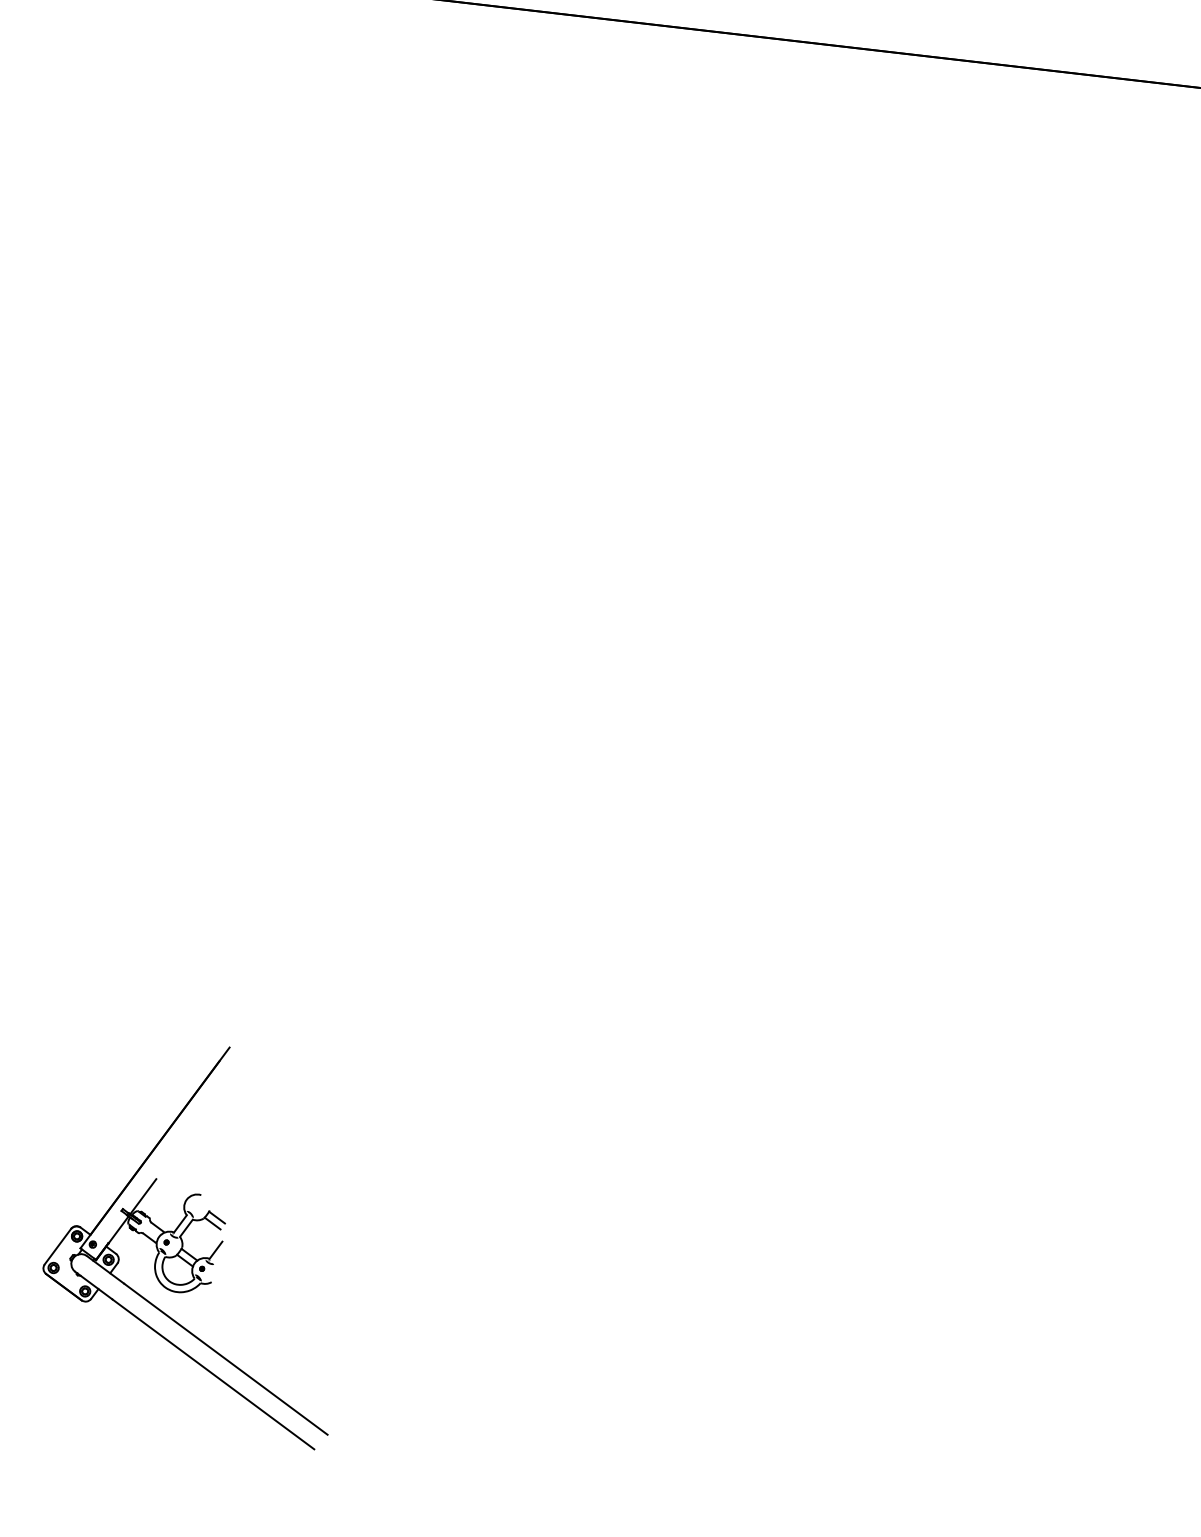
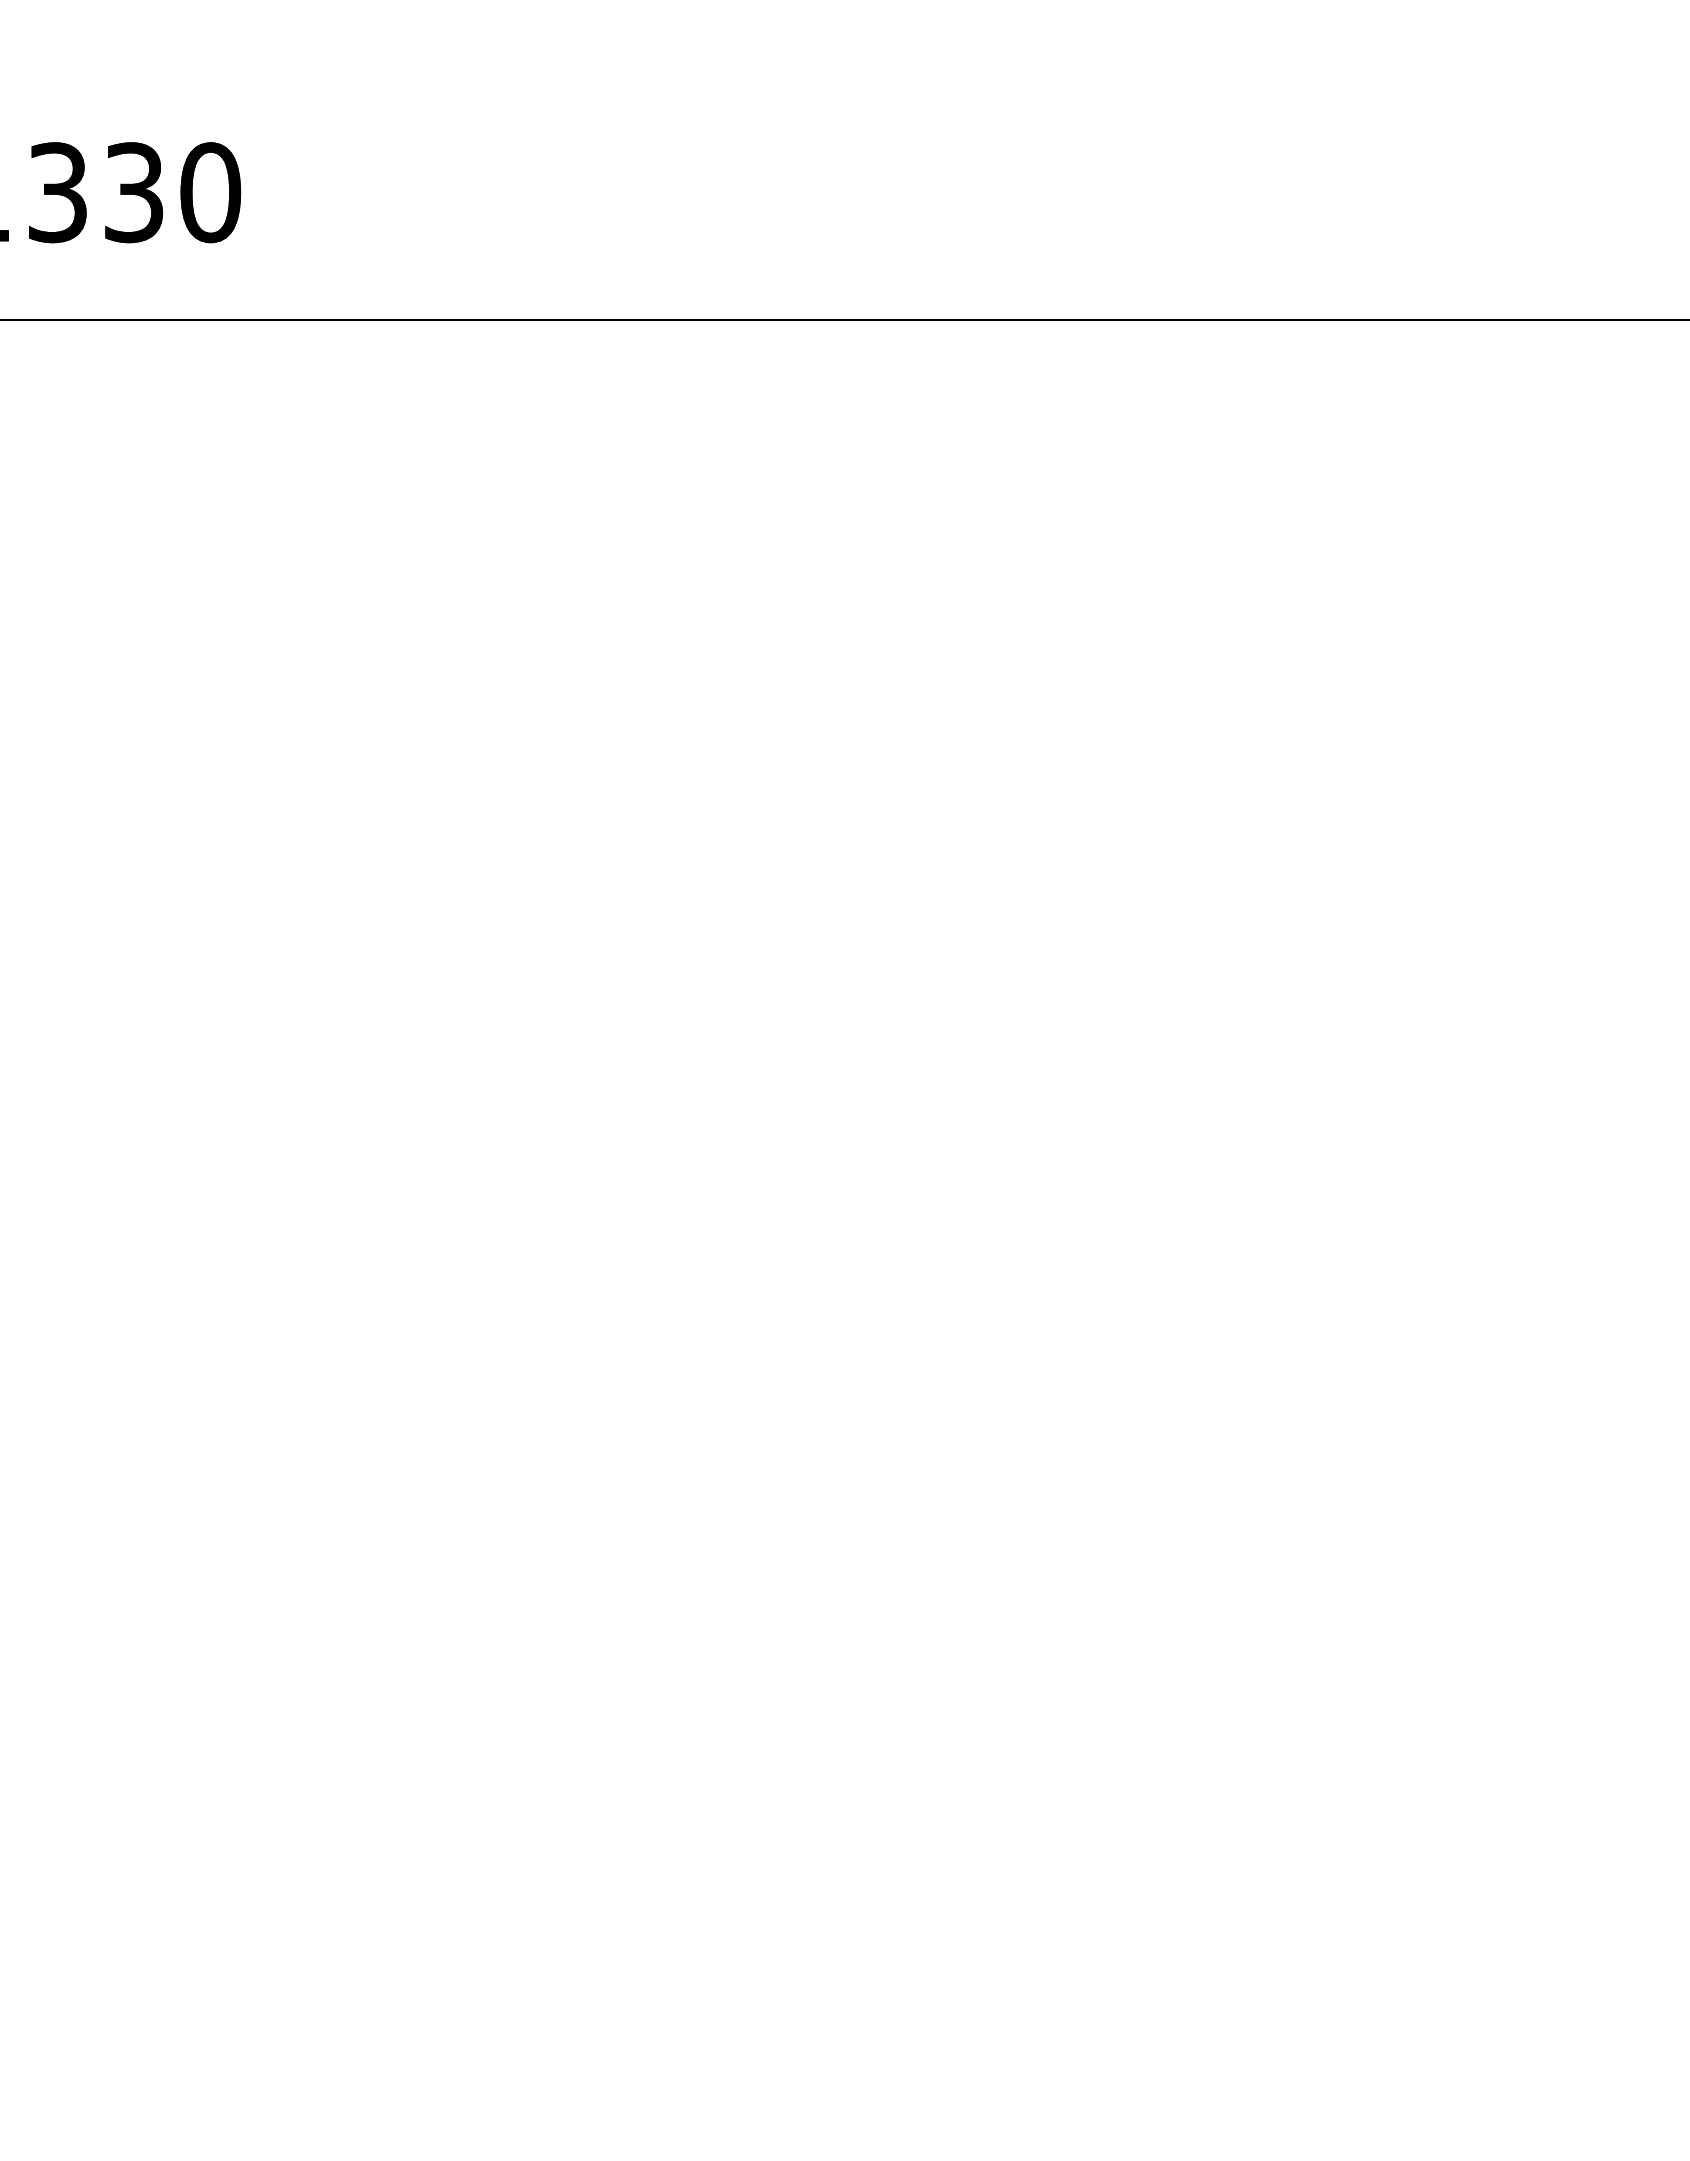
part: (187, 1228) -> (460, 1779), removed

